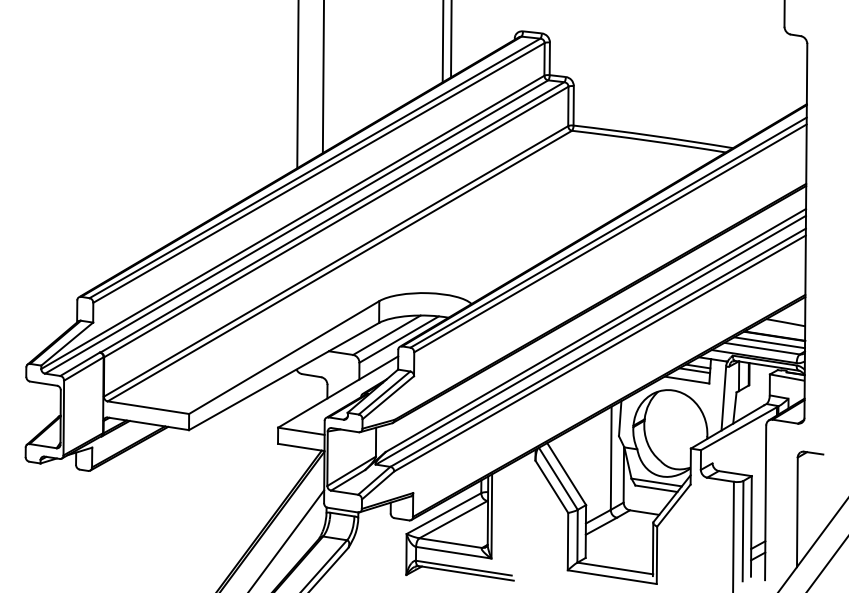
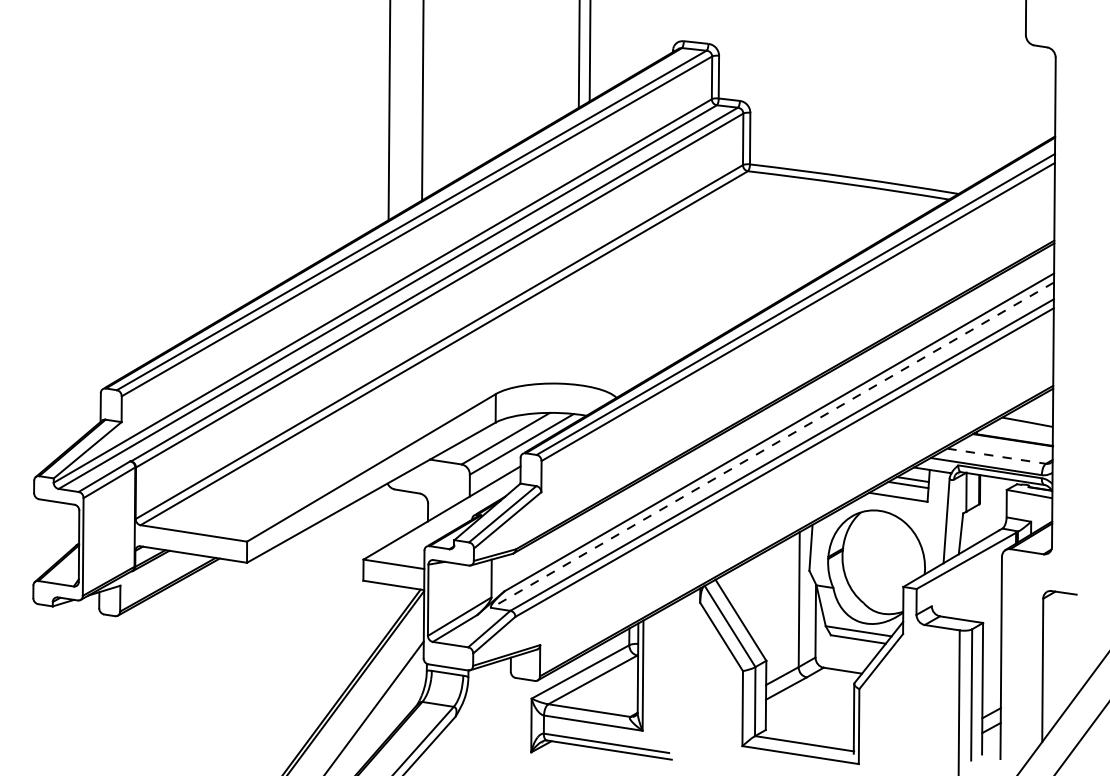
line: (590, 340) -> (772, 445), solid -> dashed
line: (769, 342) -> (1006, 448), removed
line: (762, 348) -> (996, 456), solid -> dashed

